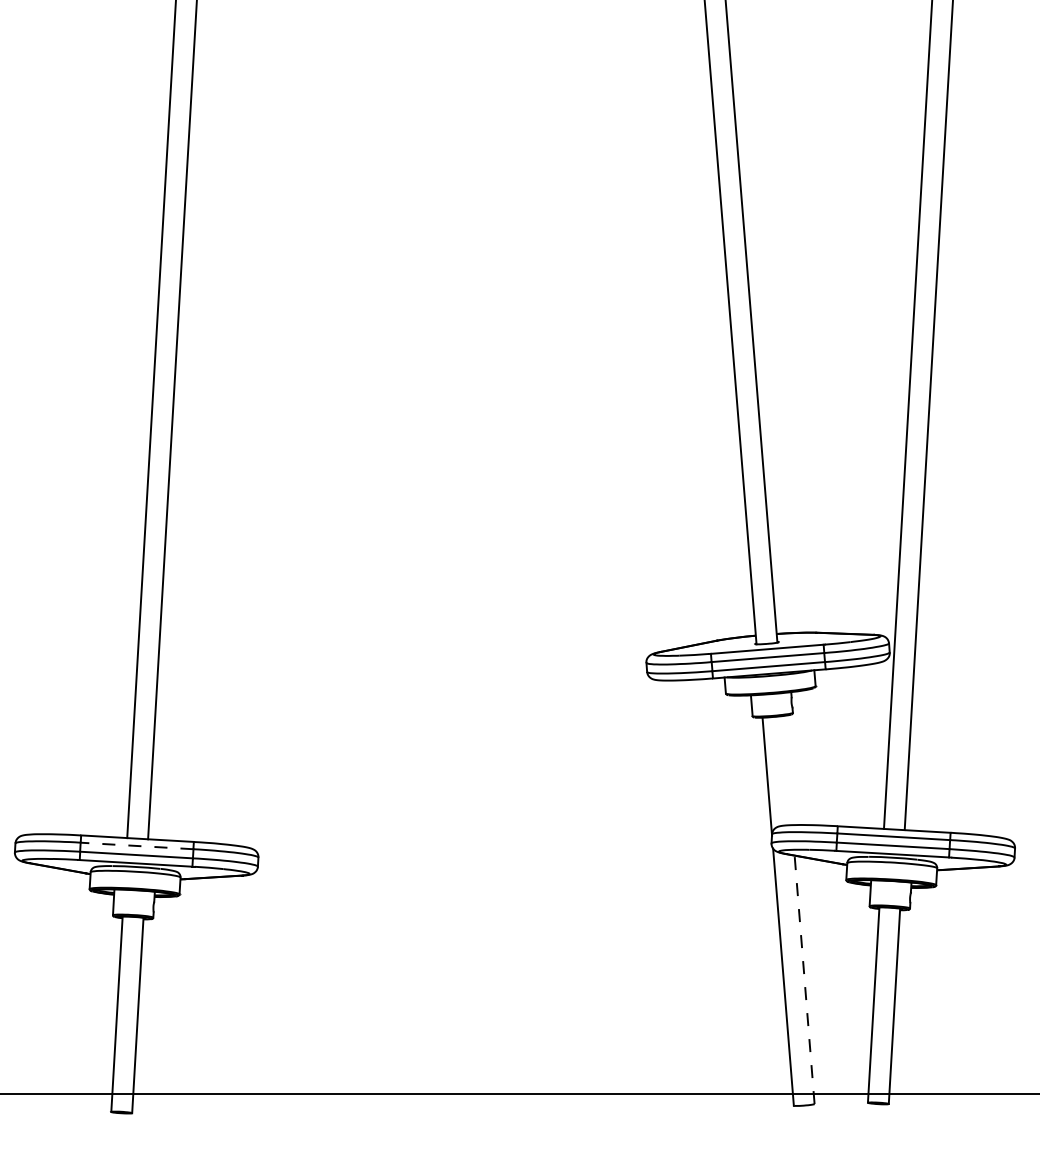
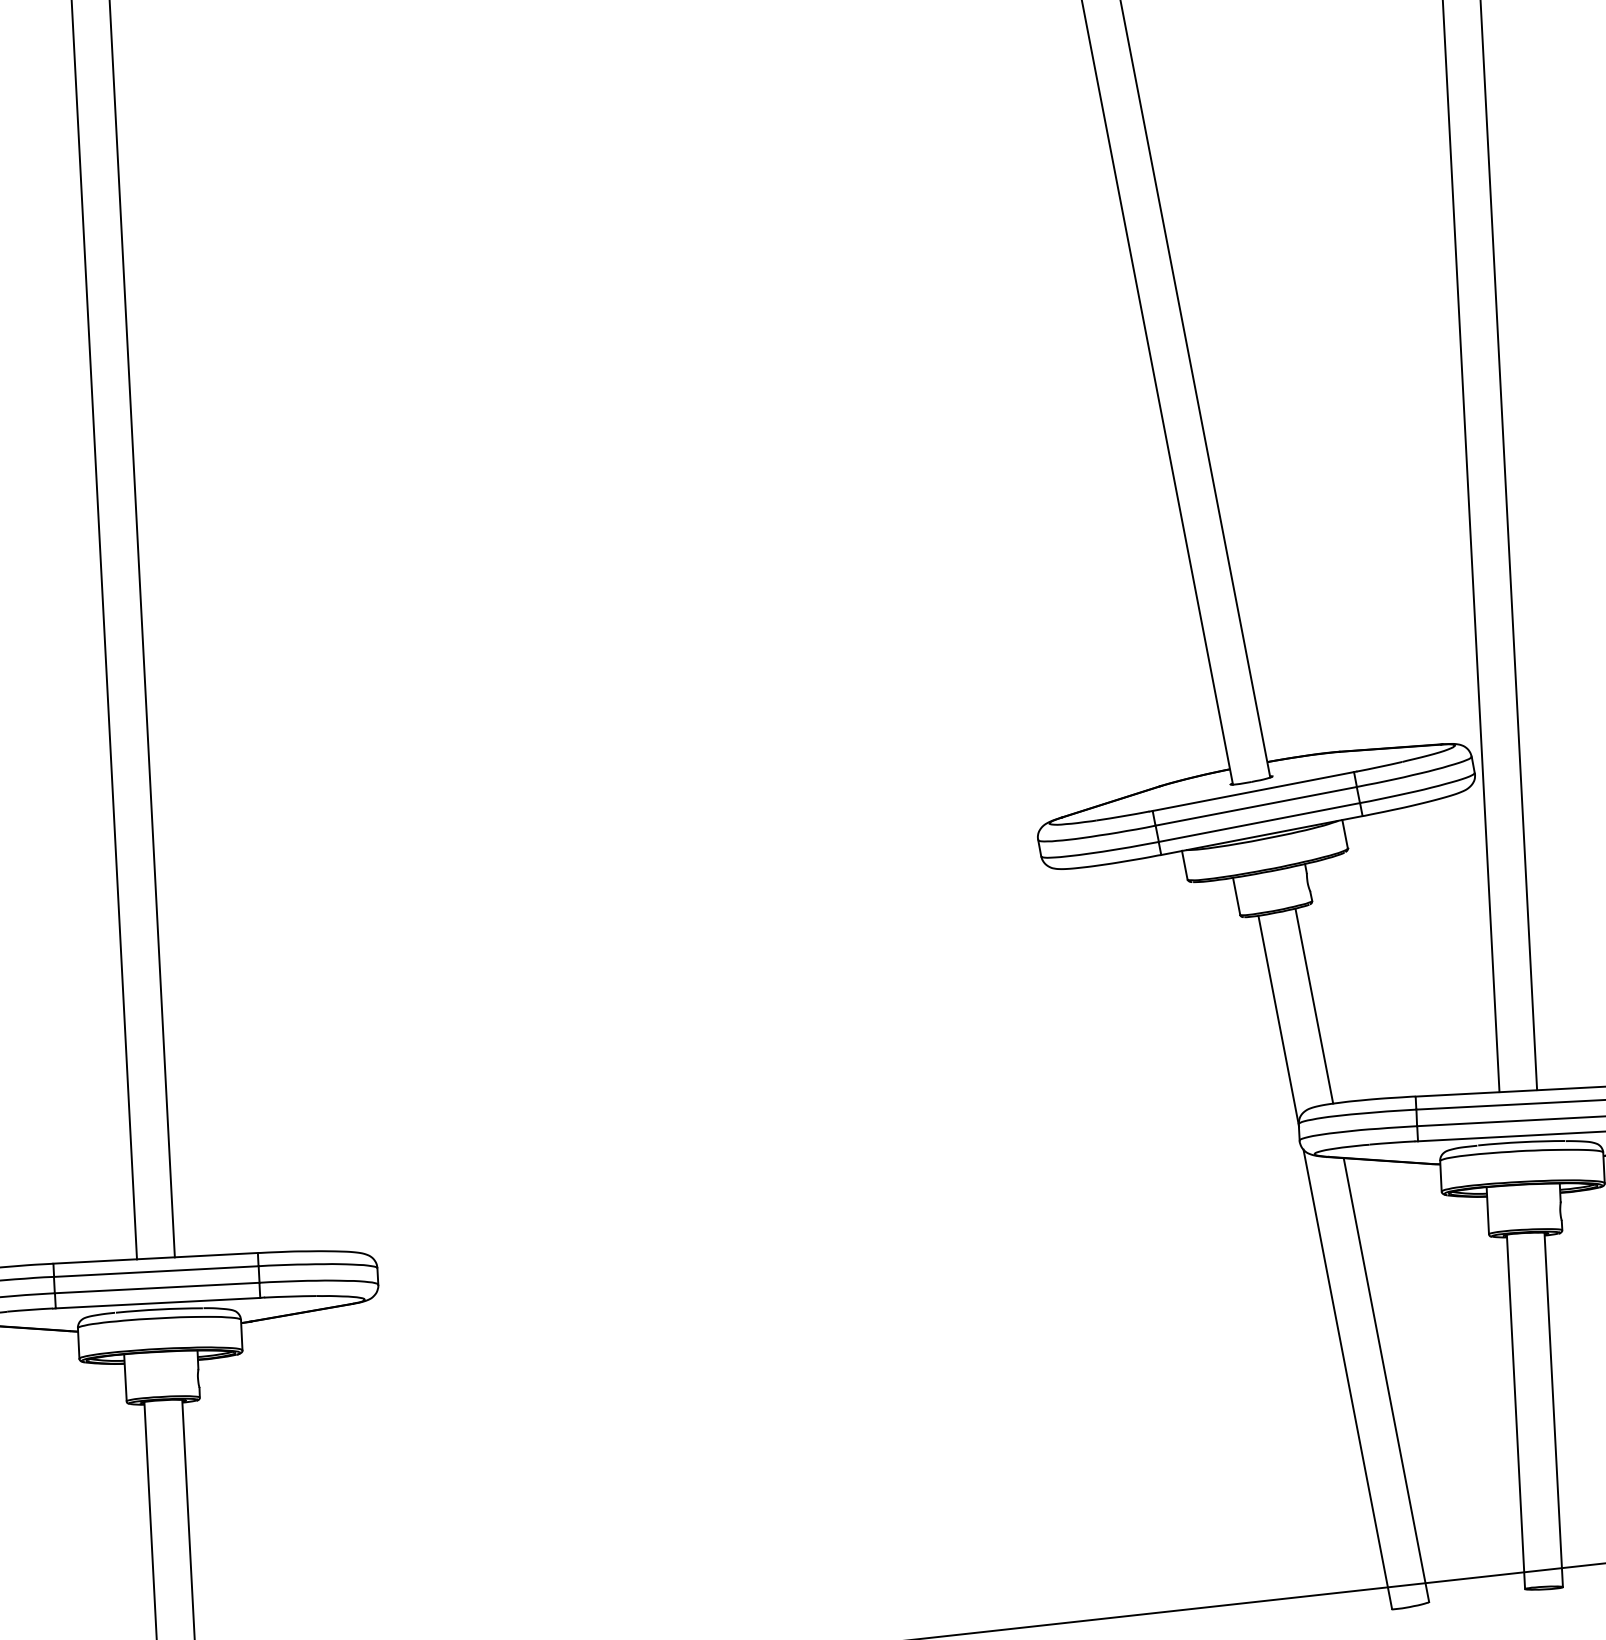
line: (787, 770) -> (1313, 1006), added
line: (137, 845) -> (156, 1270), dashed -> solid
line: (804, 979) -> (1386, 1379), dashed -> solid

